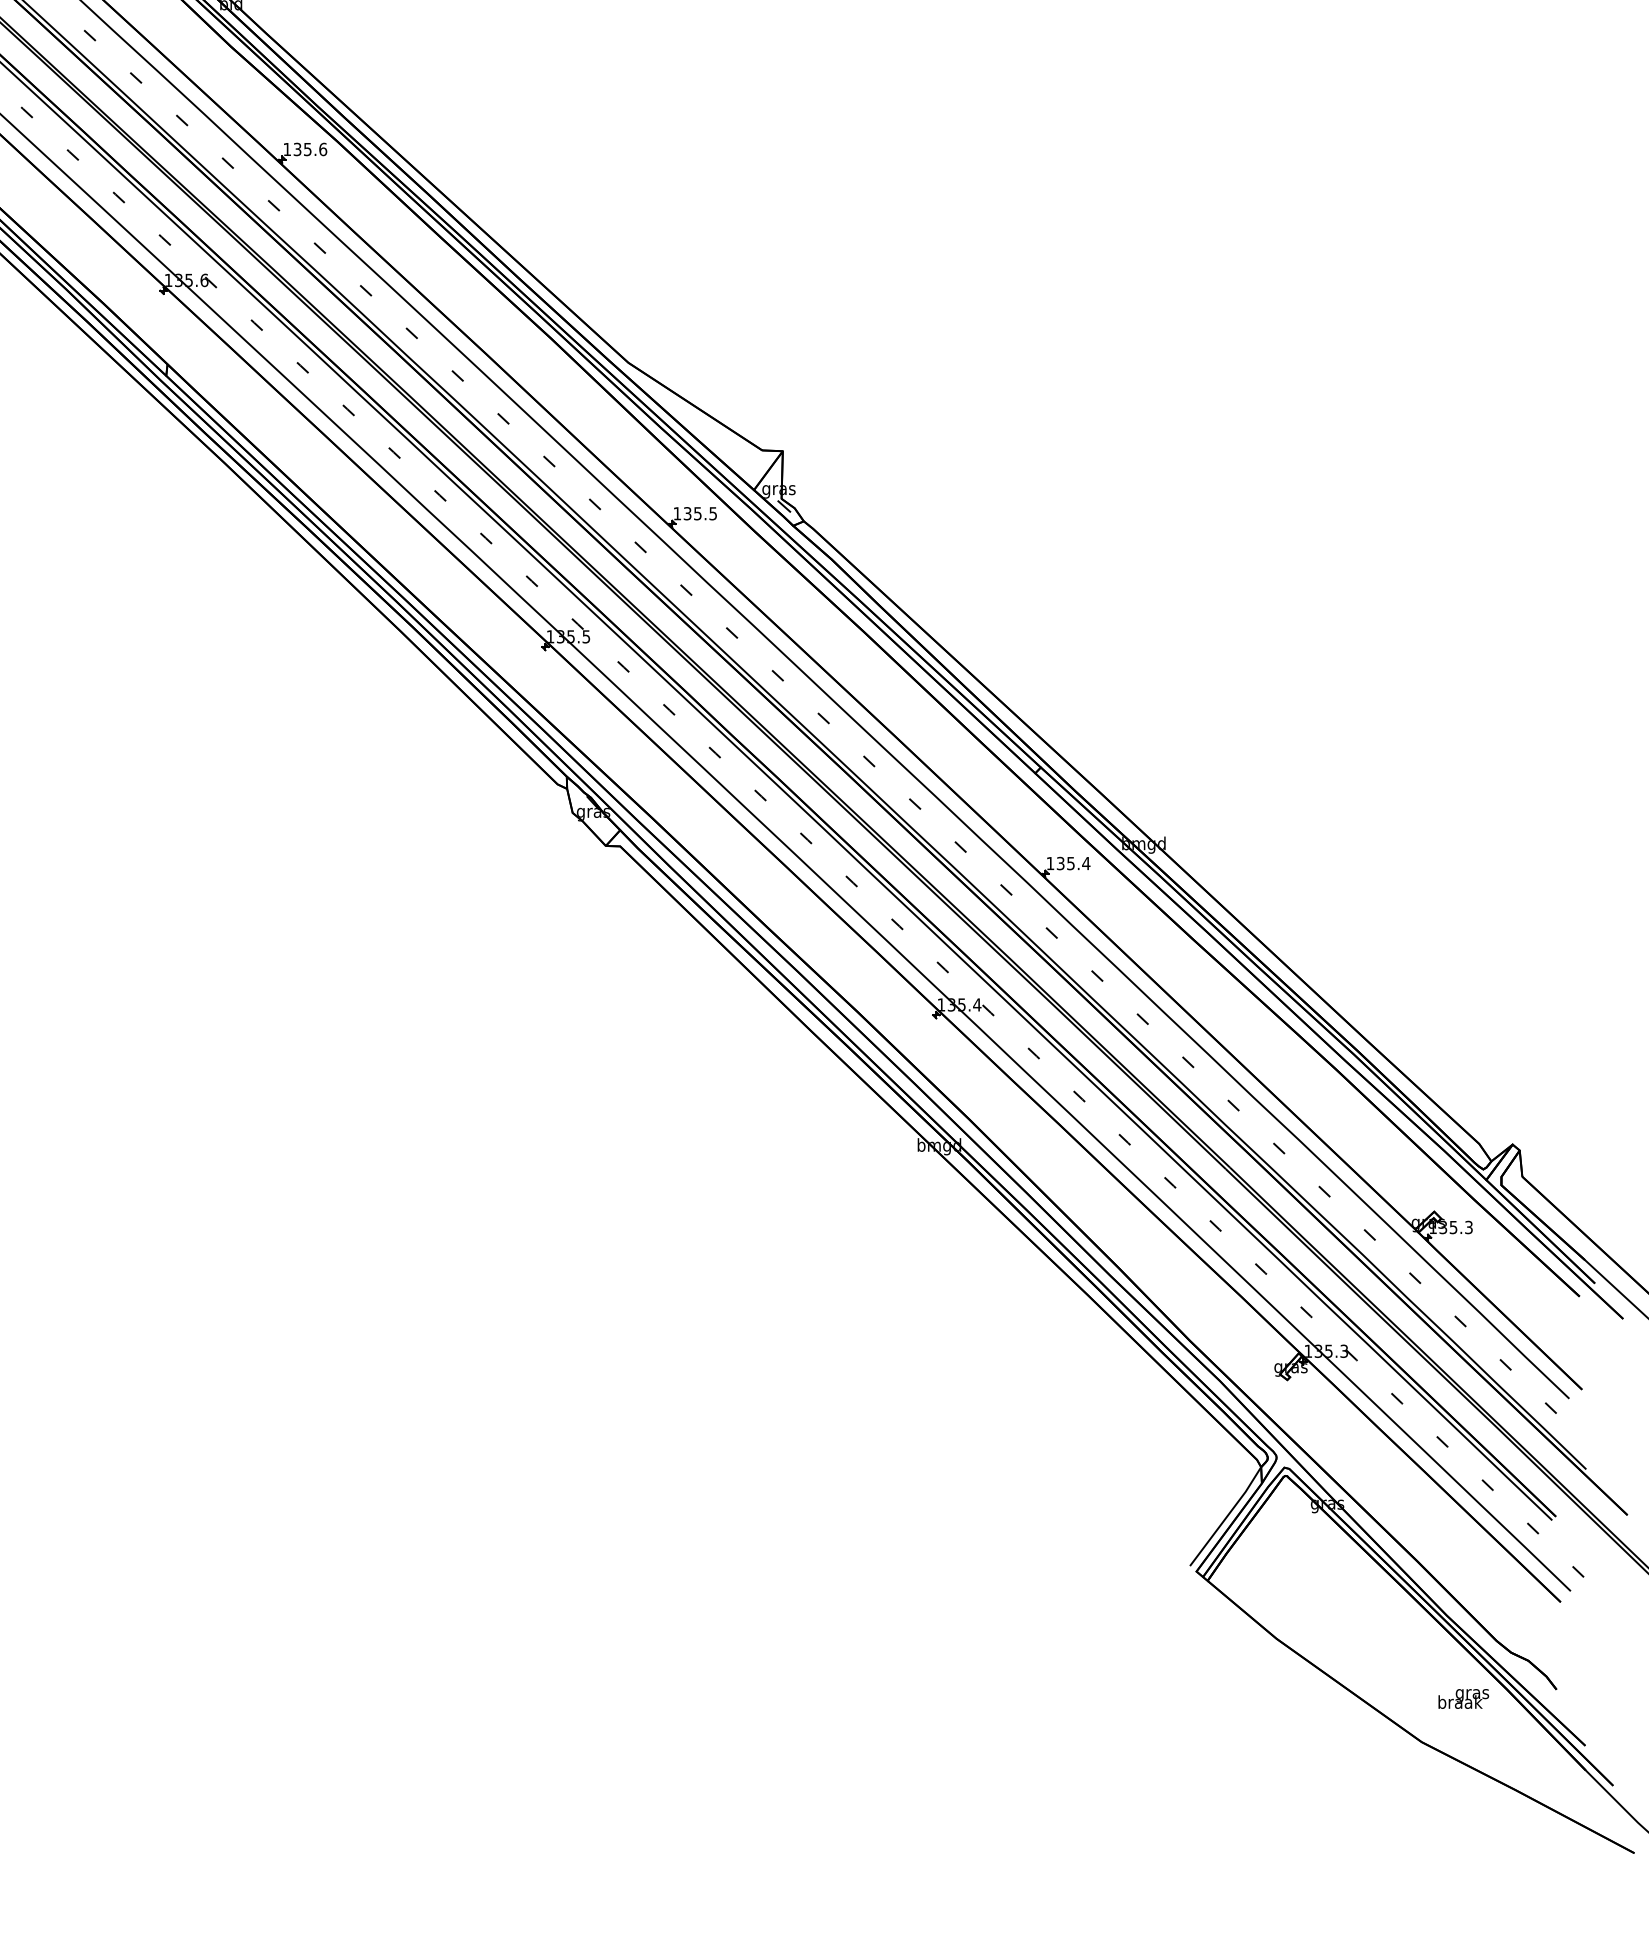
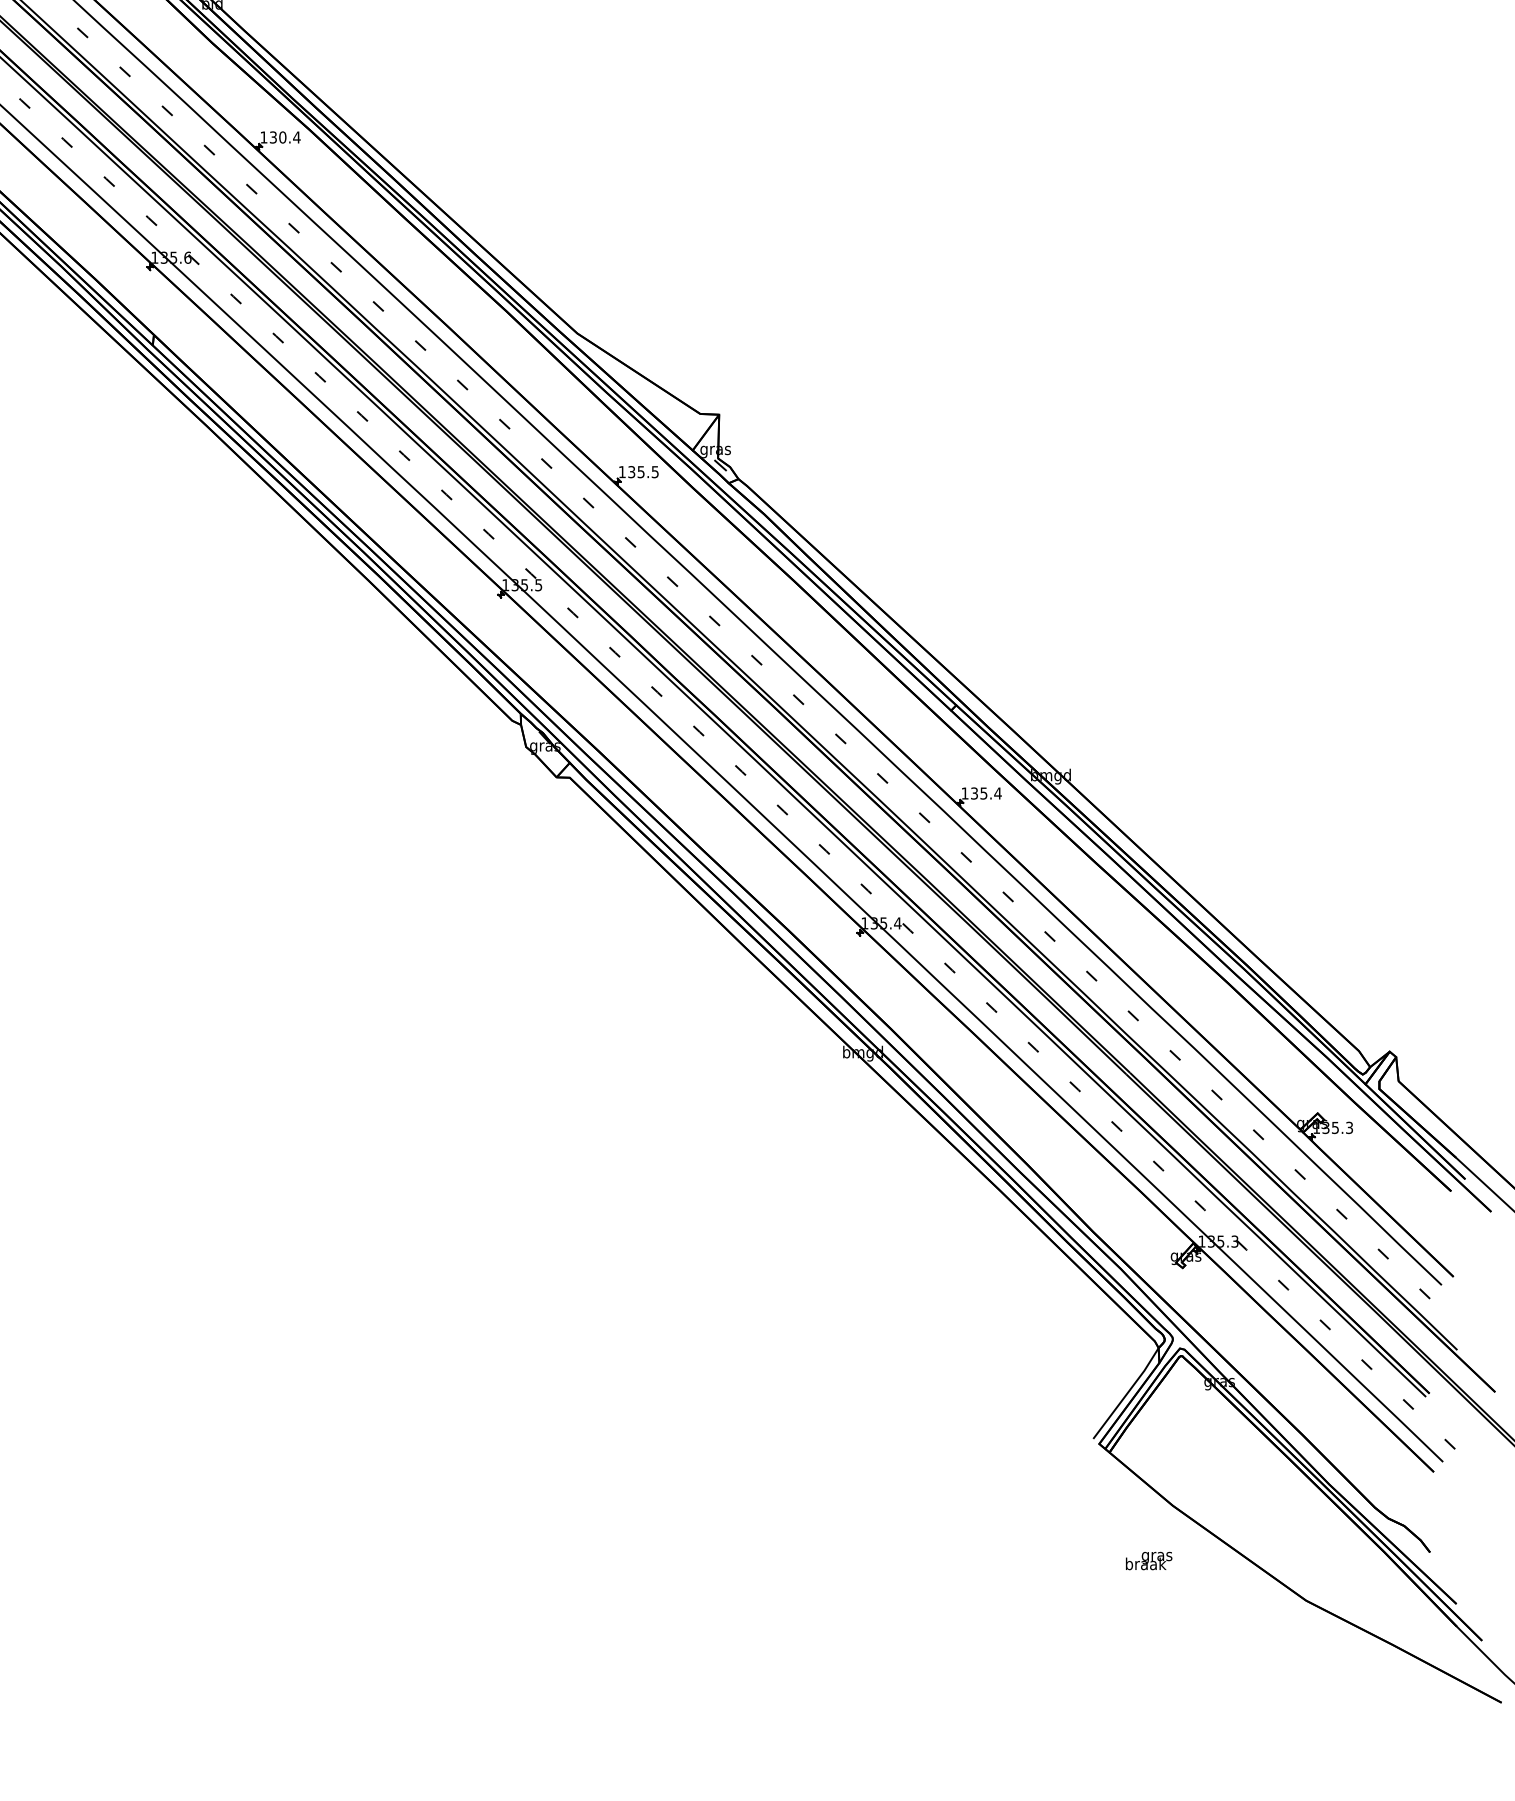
text: (315, 149) -> (289, 137), 135.6 -> 130.4
text: (1463, 1698) -> (1148, 1560), moved

